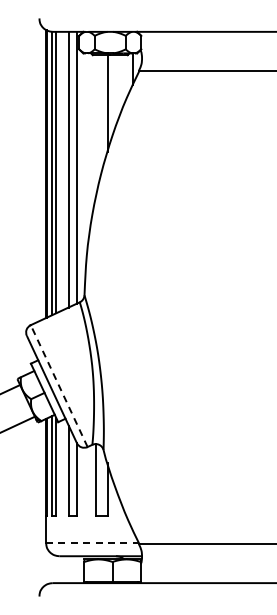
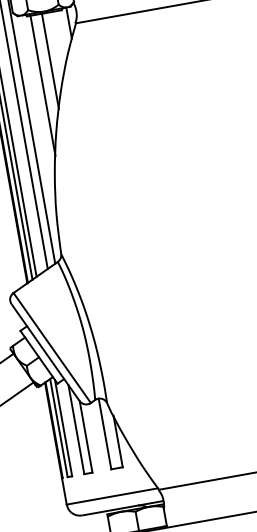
line: (96, 126) -> (43, 85), added
line: (59, 385) -> (52, 347), dashed -> solid
line: (92, 542) -> (112, 496), dashed -> solid

